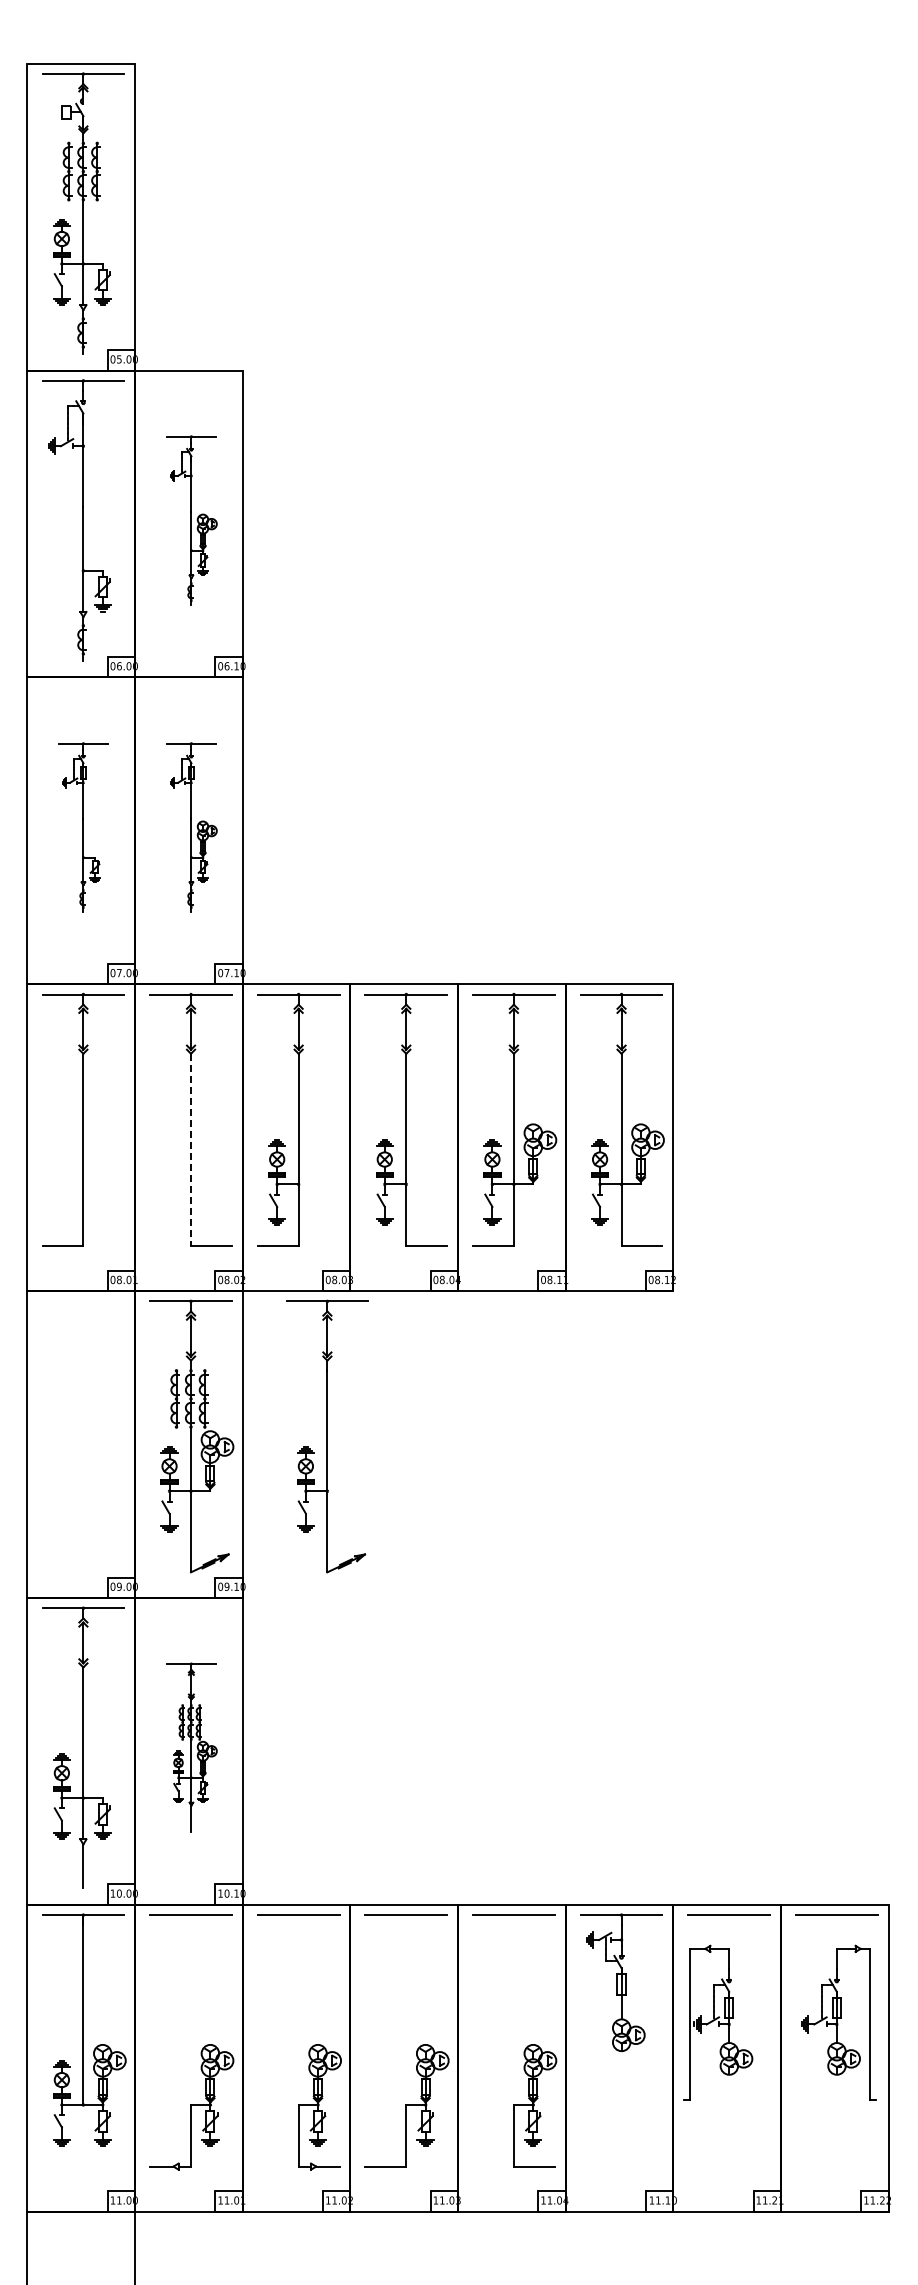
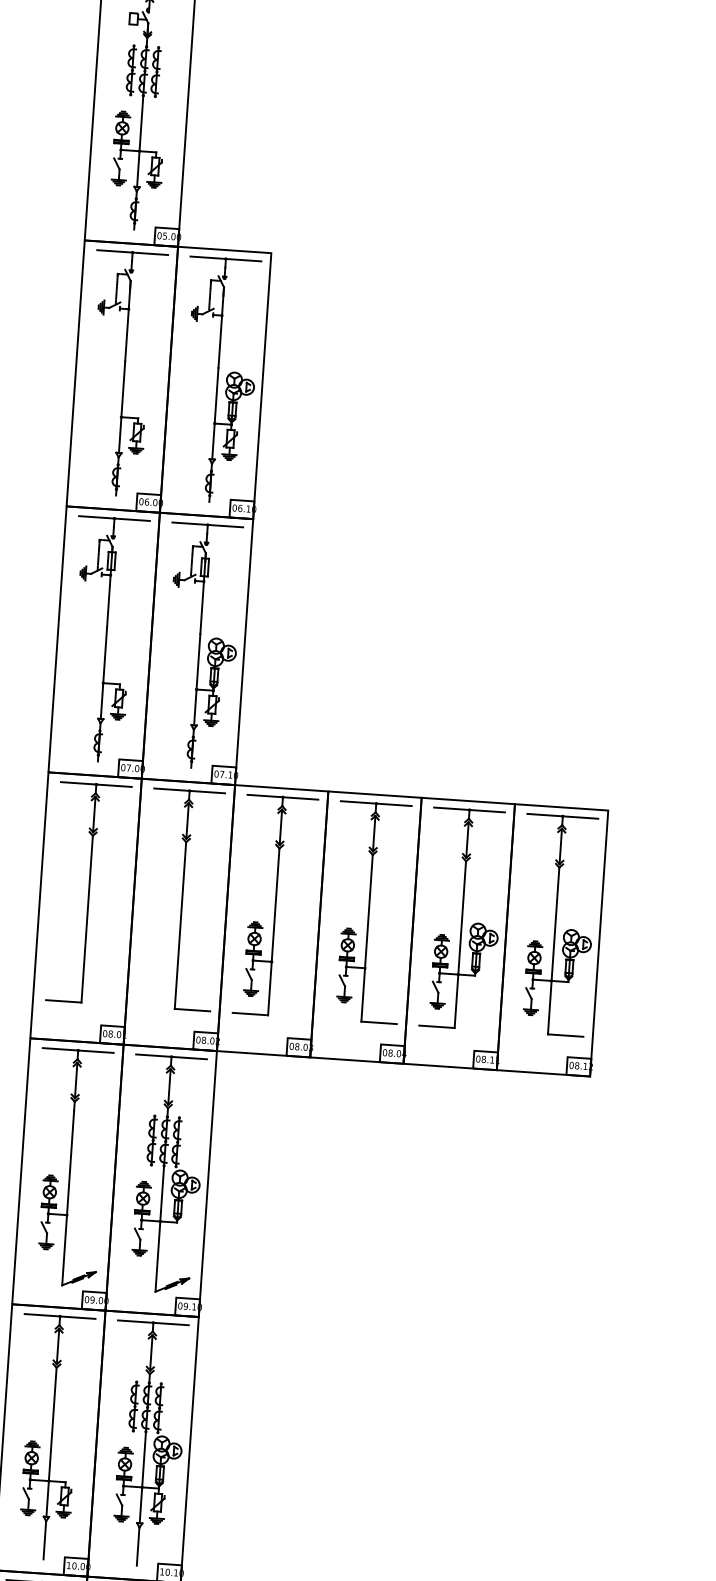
part: (191, 520) -> (218, 380), size x1.67
part: (83, 827) -> (106, 639), size x1.67
part: (191, 827) -> (199, 646), size x1.67
line: (191, 1150) -> (180, 926), dashed -> solid
part: (327, 1436) -> (70, 1167), moved
part: (191, 1747) -> (145, 1443), size x1.67

